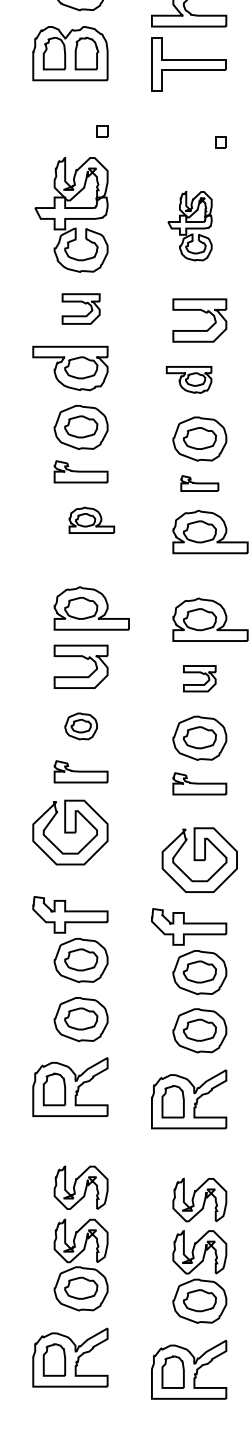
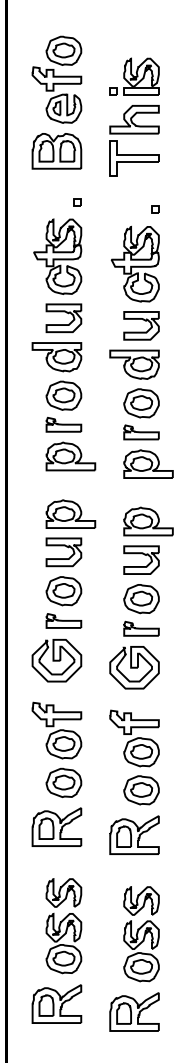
part: (189, 225) -> (134, 263), size x1.67
part: (80, 309) -> (63, 318), size x1.43
part: (189, 379) -> (134, 364), size x1.67
part: (199, 483) -> (141, 432), size x1.43
part: (91, 520) -> (70, 456), size x1.67
part: (199, 677) -> (141, 559), size x1.67
part: (80, 726) -> (63, 591), size x1.67
part: (199, 859) -> (134, 667), moved

